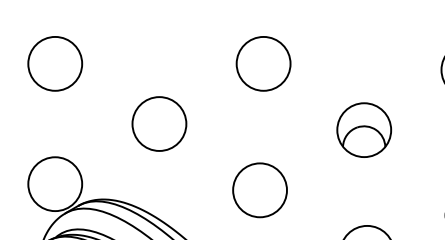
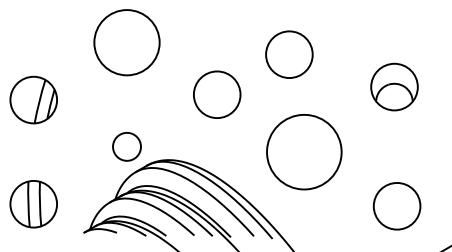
circle: (54, 63) -> (126, 42), size x1.4
circle: (263, 63) -> (289, 54), moved
part: (364, 129) -> (394, 86), moved
circle: (54, 183) -> (126, 146), size x0.6
circle: (260, 189) -> (304, 151), size x1.6

